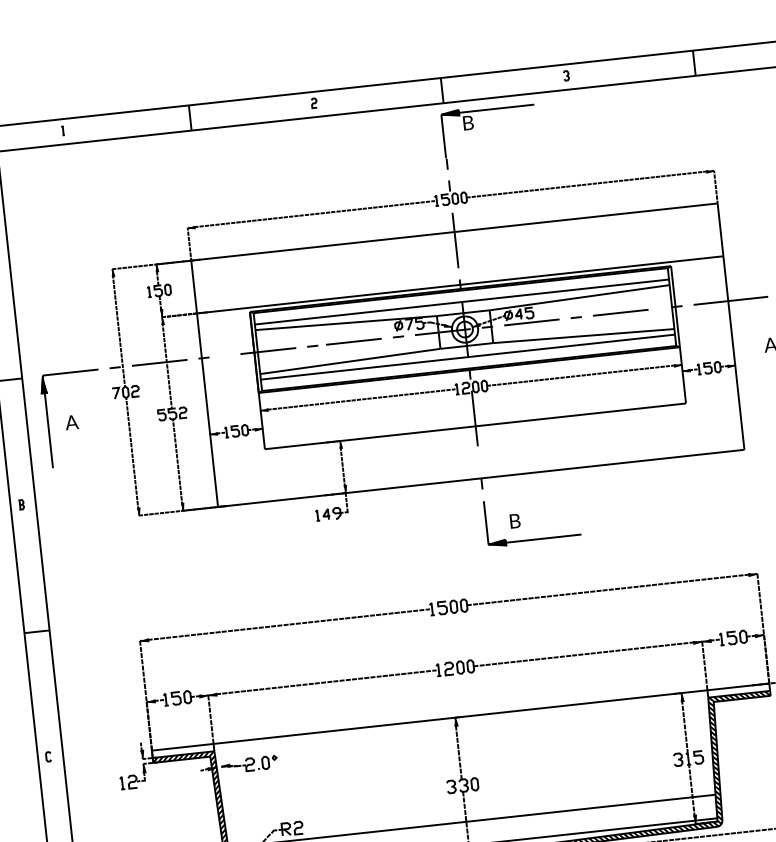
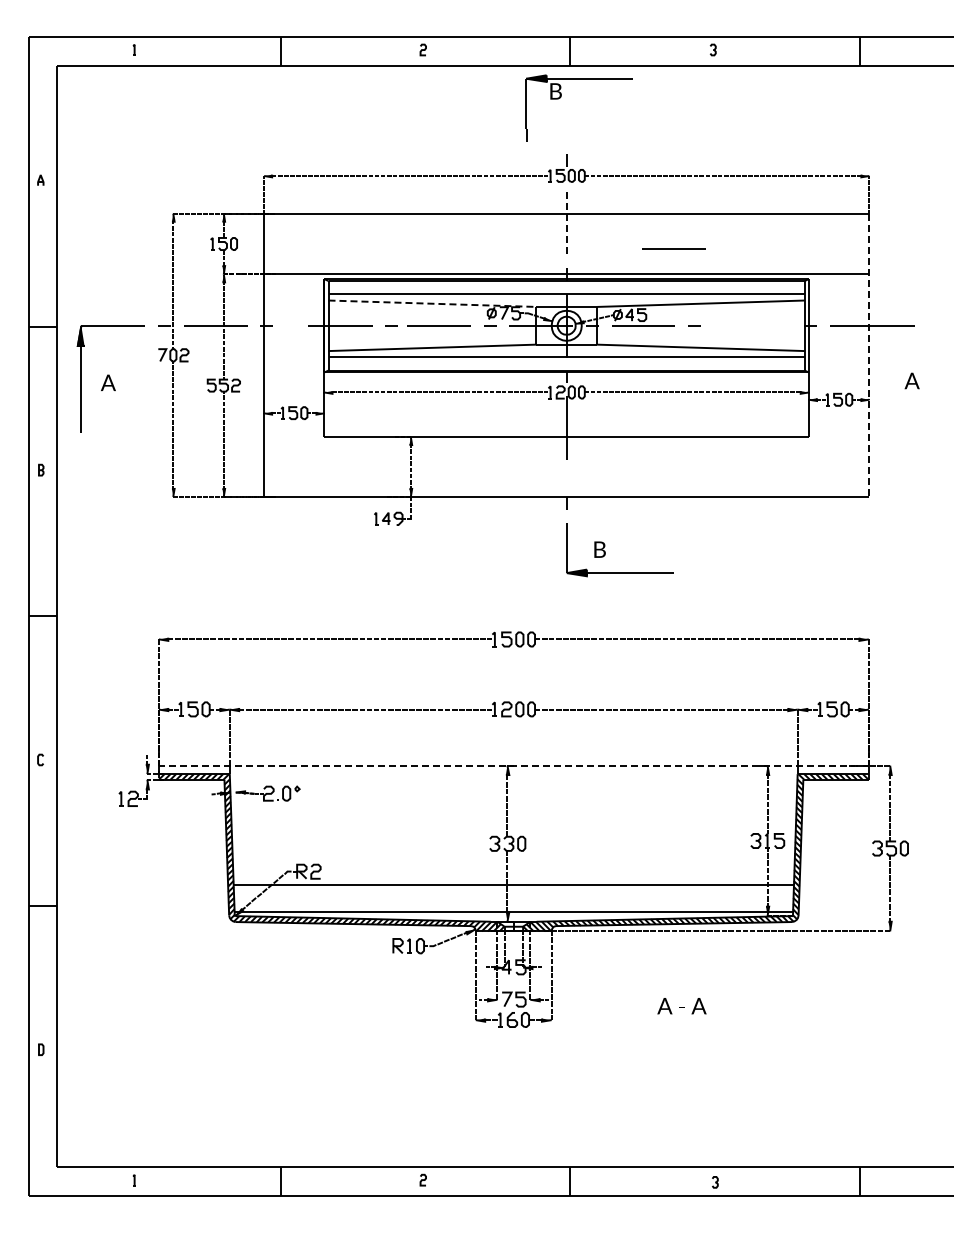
part: (473, 127) -> (561, 97), moved
line: (455, 240) -> (566, 223), solid -> dashed
line: (620, 312) -> (673, 248), moved
line: (346, 322) -> (432, 303), solid -> dashed
line: (731, 326) -> (869, 355), solid -> dashed
line: (453, 717) -> (505, 765), solid -> dashed

